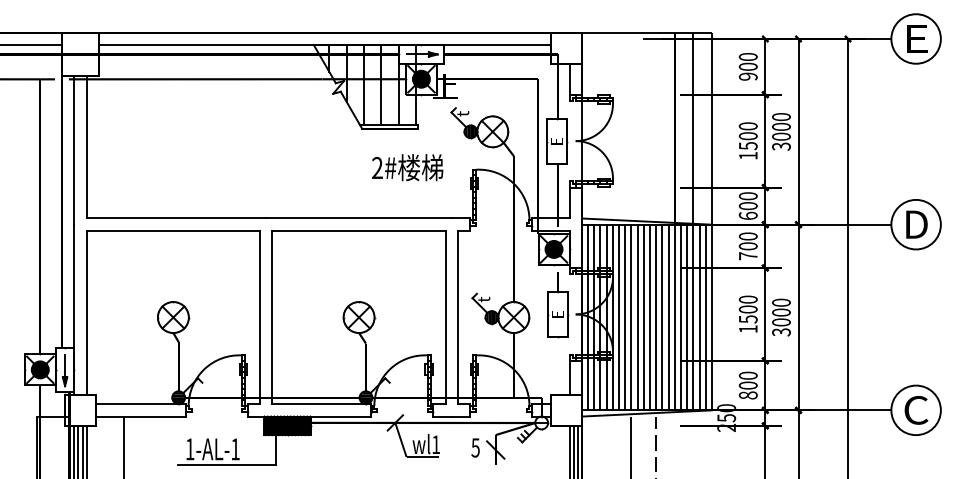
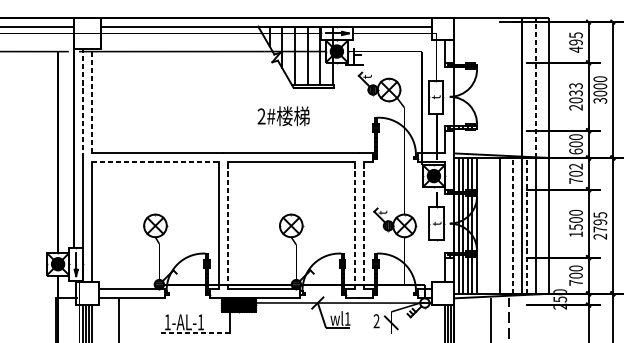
text: (747, 67) -> (575, 42), 900 -> 495
line: (693, 128) -> (535, 87), solid -> dashed
text: (747, 140) -> (575, 96), 1500 -> 2033
text: (557, 141) -> (436, 97), E -> t
line: (86, 146) -> (91, 100), solid -> dashed
line: (74, 149) -> (83, 102), solid -> dashed
text: (407, 167) -> (283, 116), moved
line: (173, 230) -> (155, 162), solid -> dashed
text: (748, 236) -> (576, 166), 700 -> 702
text: (558, 314) -> (437, 223), E -> t
line: (272, 317) -> (227, 225), solid -> dashed
line: (445, 317) -> (354, 225), solid -> dashed
line: (458, 317) -> (364, 225), solid -> dashed
line: (619, 317) -> (481, 225), removed
line: (625, 317) -> (486, 225), removed
line: (631, 317) -> (490, 225), removed
line: (637, 317) -> (495, 225), removed
line: (649, 317) -> (503, 225), removed
line: (656, 317) -> (508, 225), removed
line: (662, 317) -> (513, 225), solid -> dashed
line: (668, 317) -> (517, 225), removed
line: (680, 317) -> (526, 225), solid -> dashed
line: (687, 317) -> (531, 225), removed
line: (699, 317) -> (540, 225), removed
line: (705, 317) -> (544, 225), removed
text: (781, 317) -> (600, 225), 3000 -> 2795
text: (747, 395) -> (575, 282), 800 -> 700
text: (475, 447) -> (376, 320), 5 -> 2
line: (227, 464) -> (195, 333), solid -> dashed

